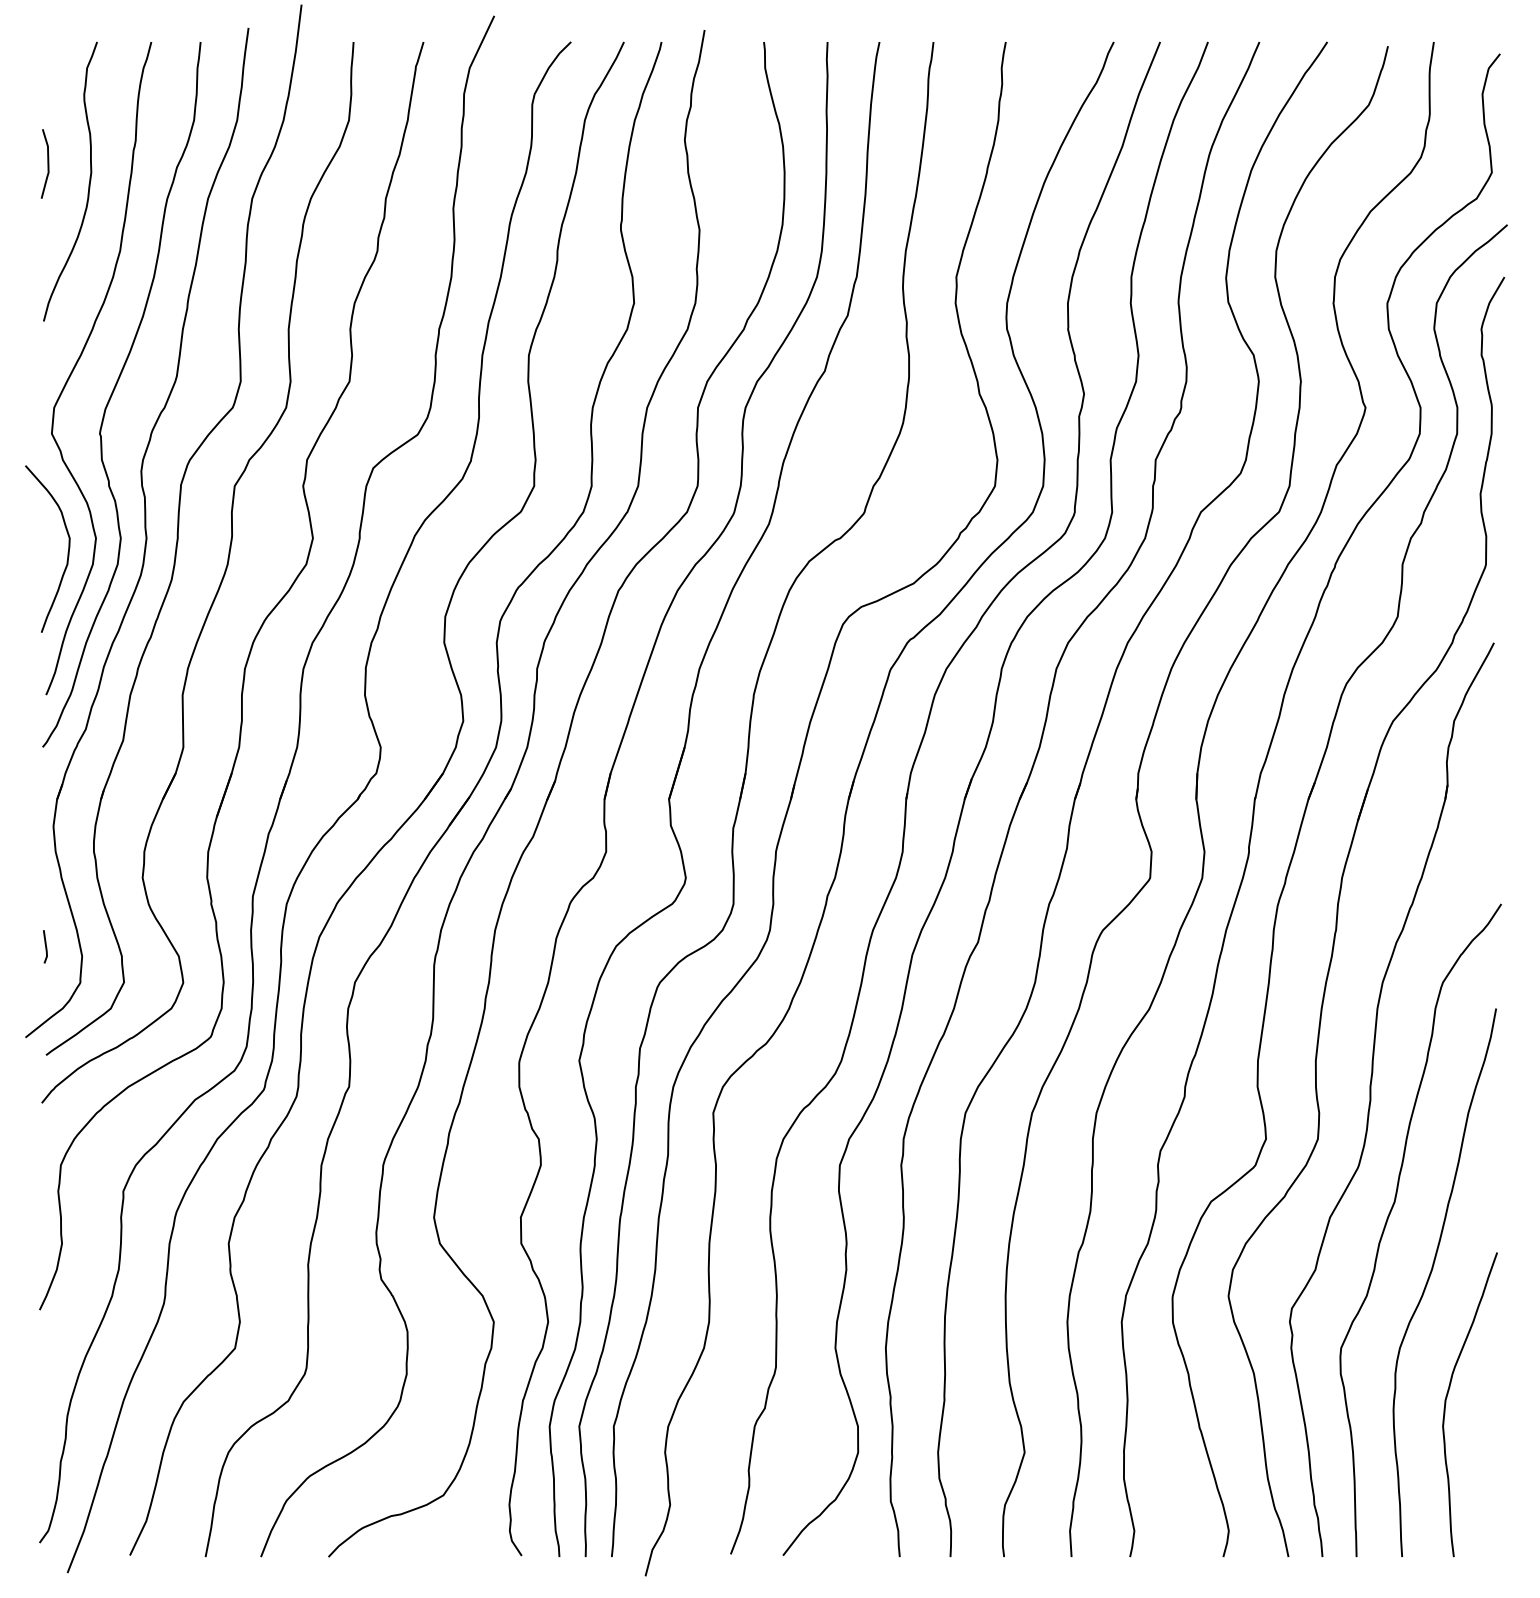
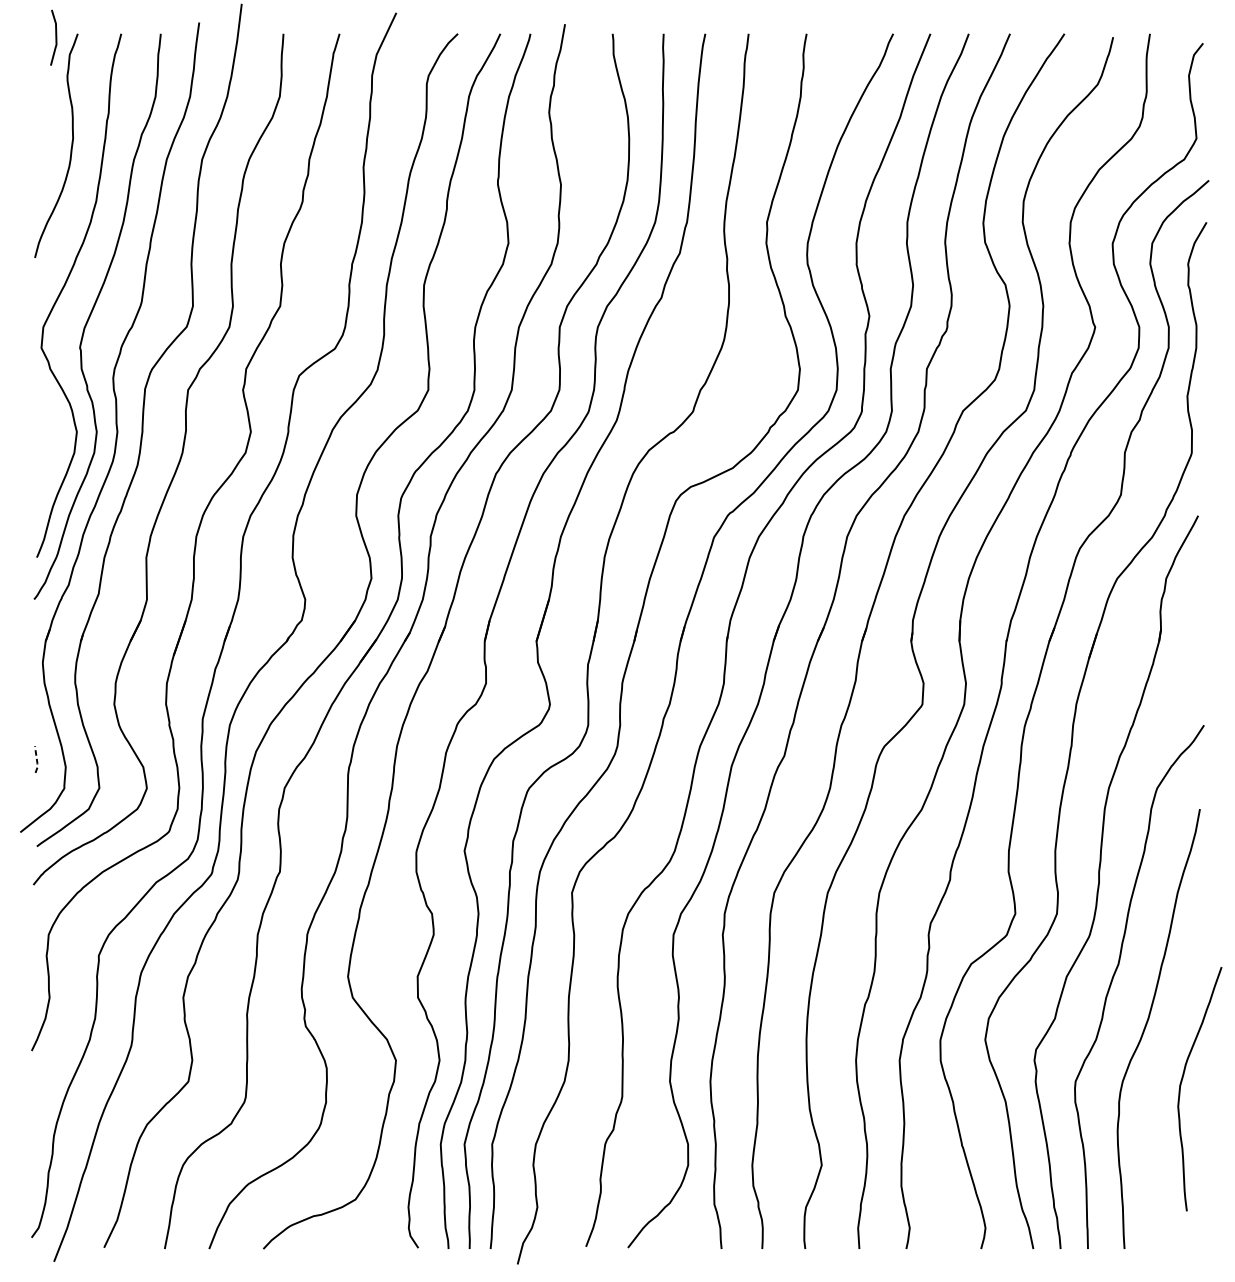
line: (47, 163) -> (55, 37), moved
curve: (67, 552) -> (54, 443), removed
line: (46, 947) -> (37, 760), solid -> dashed
curve: (1446, 1403) -> (1180, 1088), moved

